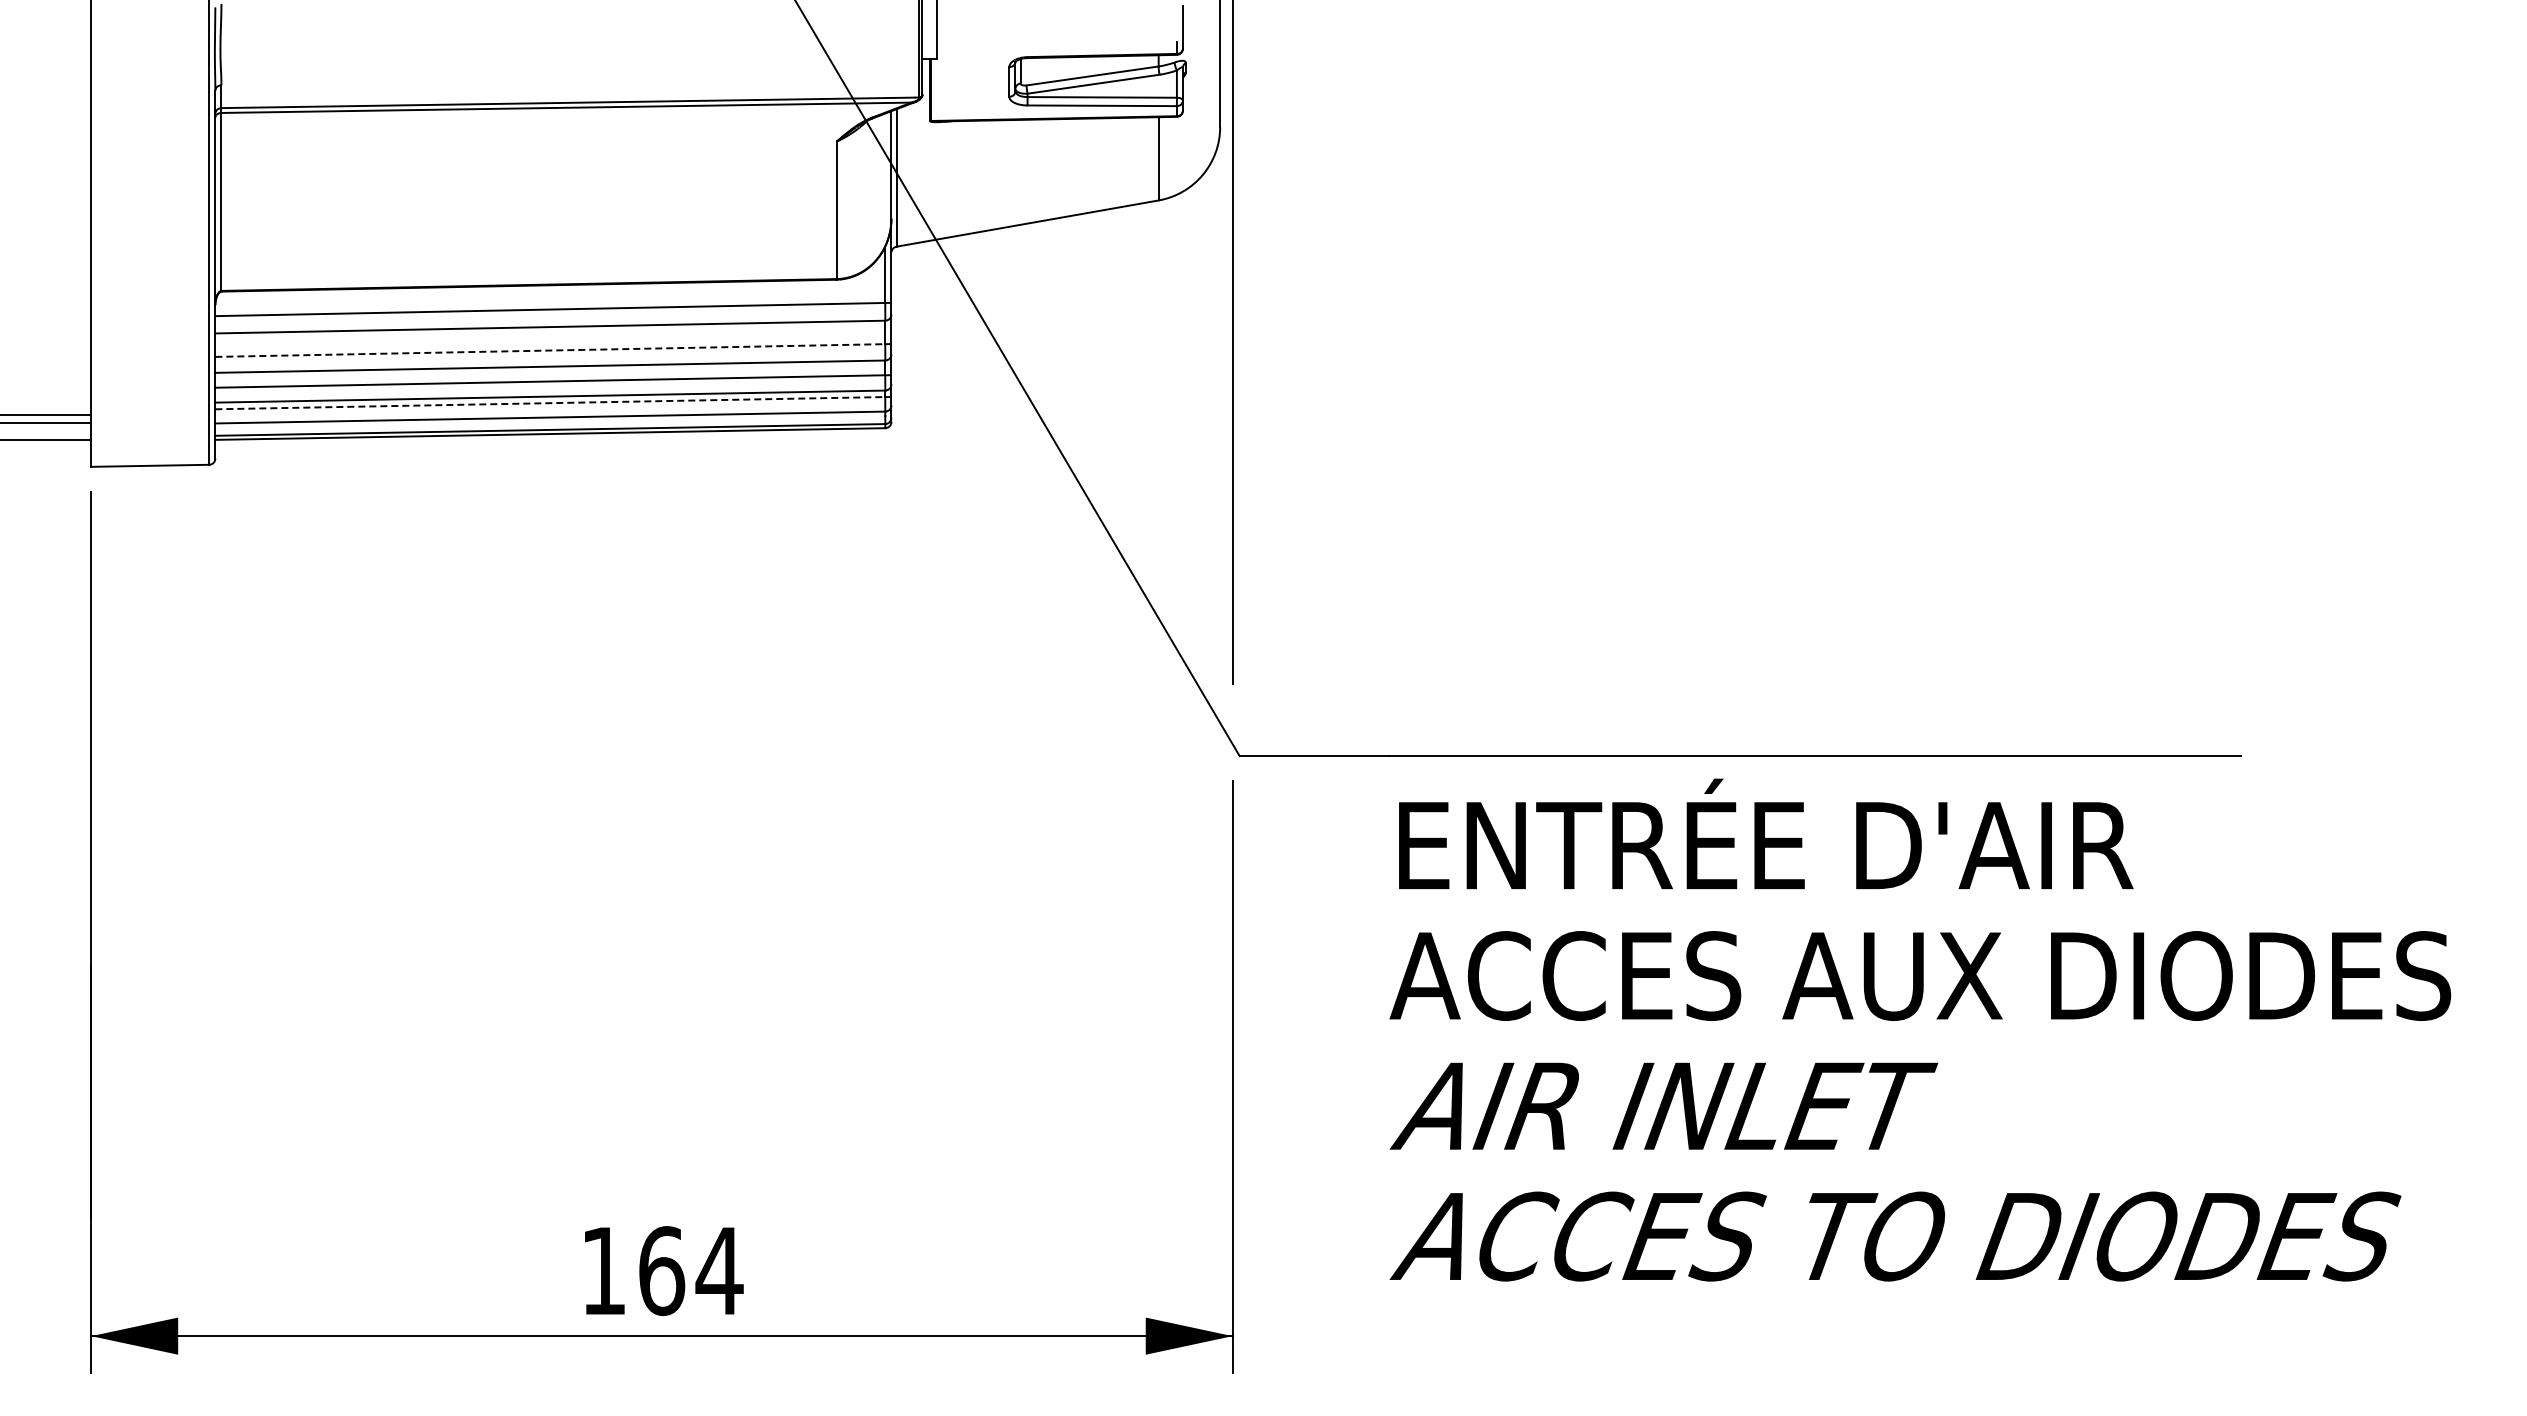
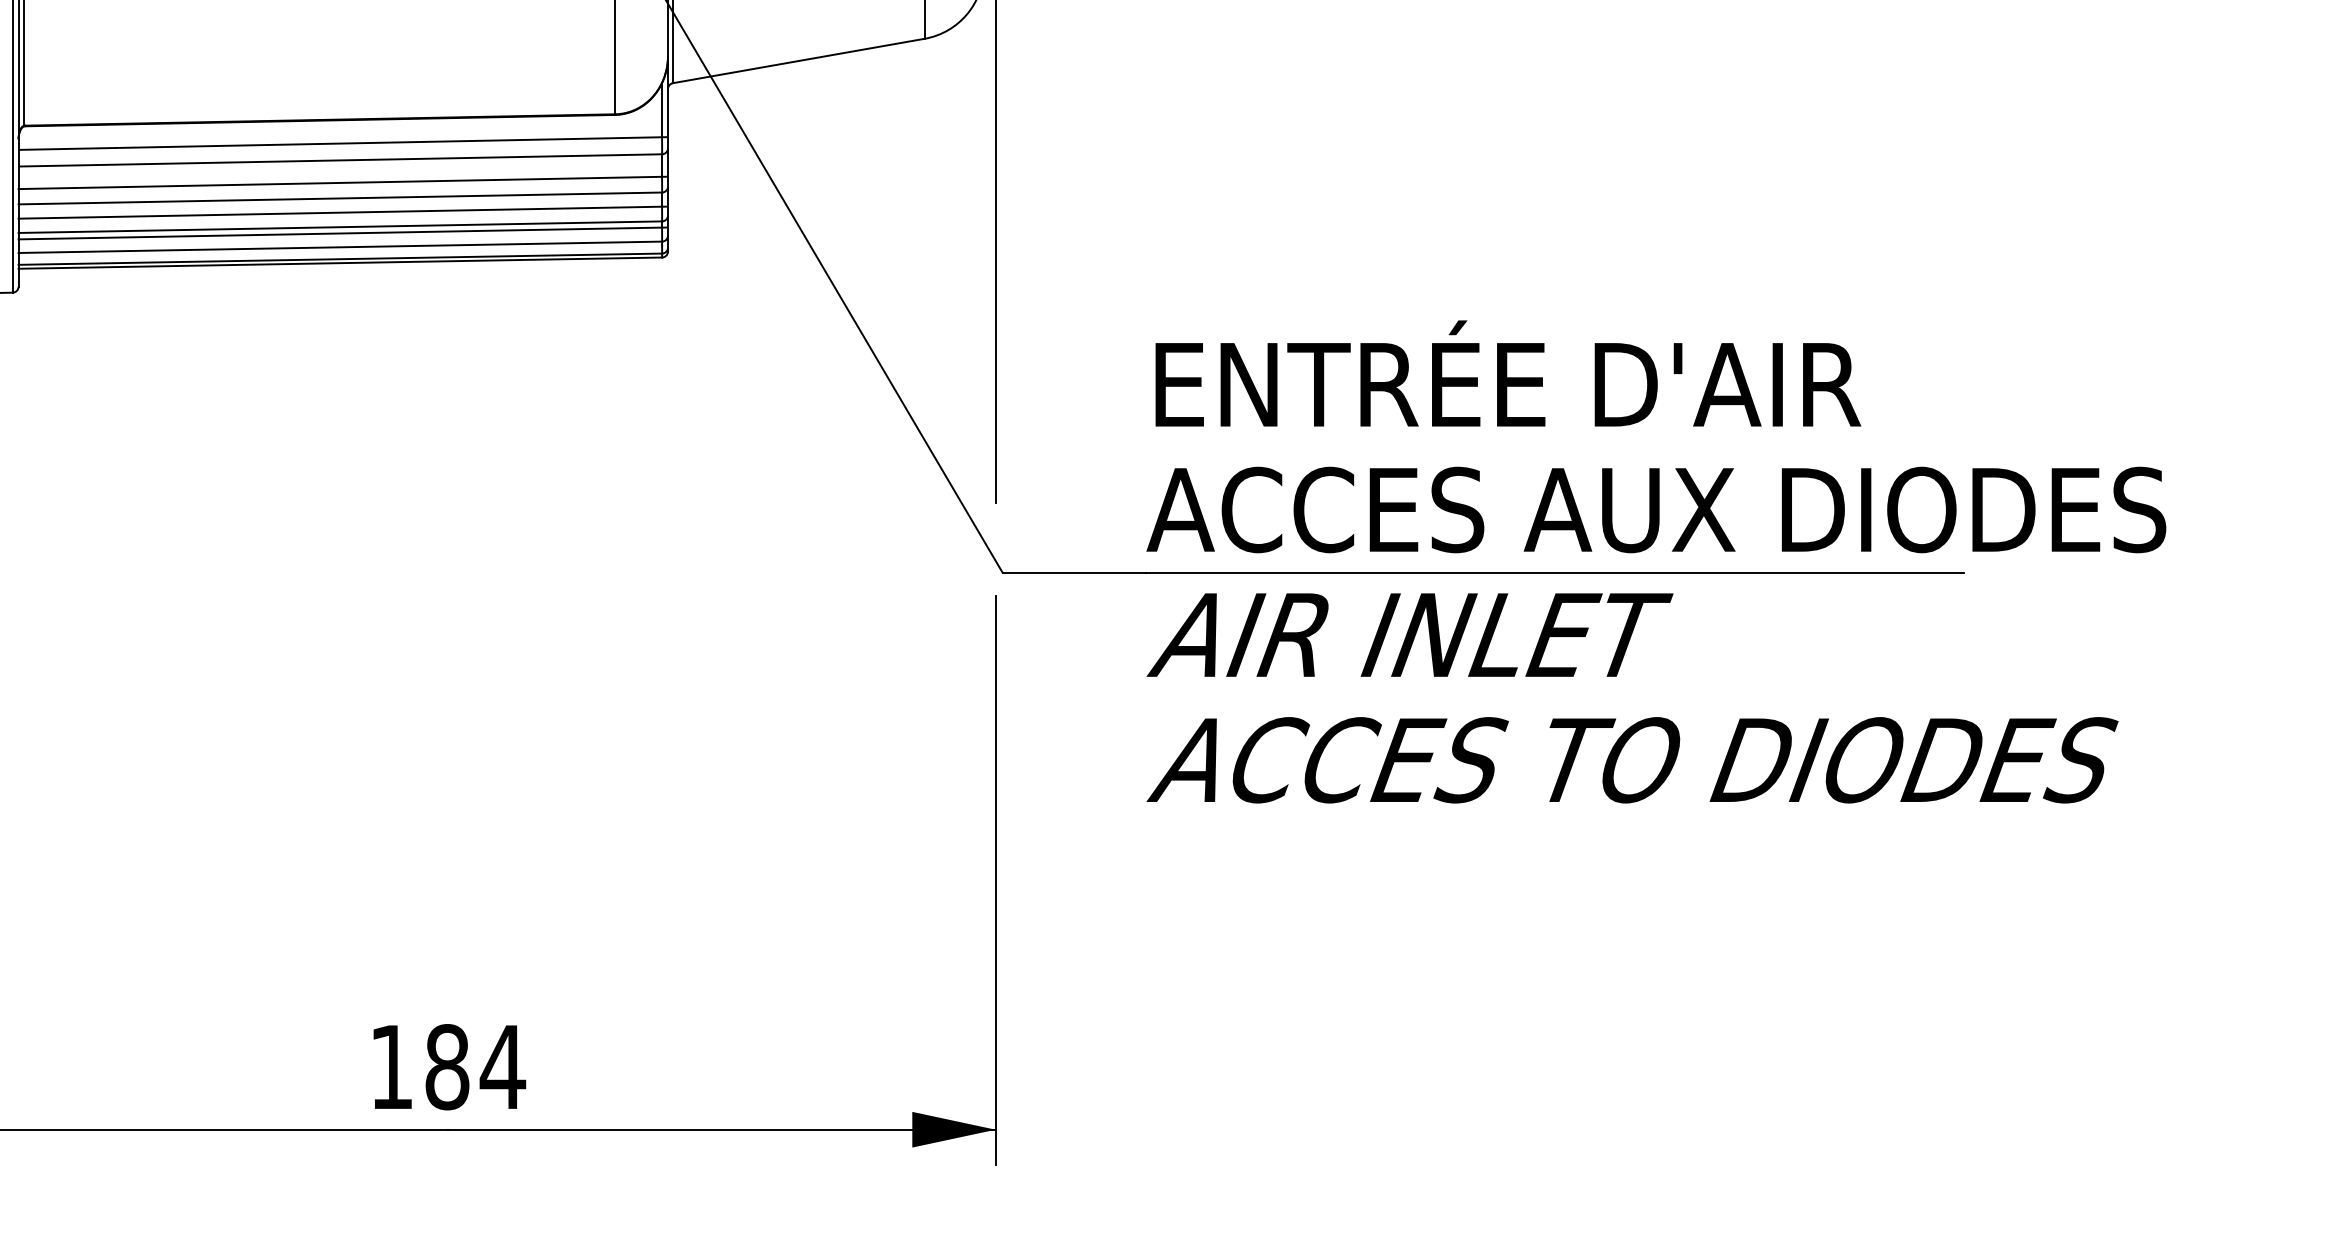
line: (550, 350) -> (340, 182), dashed -> solid
line: (550, 403) -> (340, 233), dashed -> solid
text: (1920, 1029) -> (1656, 561), moved
text: (662, 1270) -> (448, 1066), 164 -> 184

